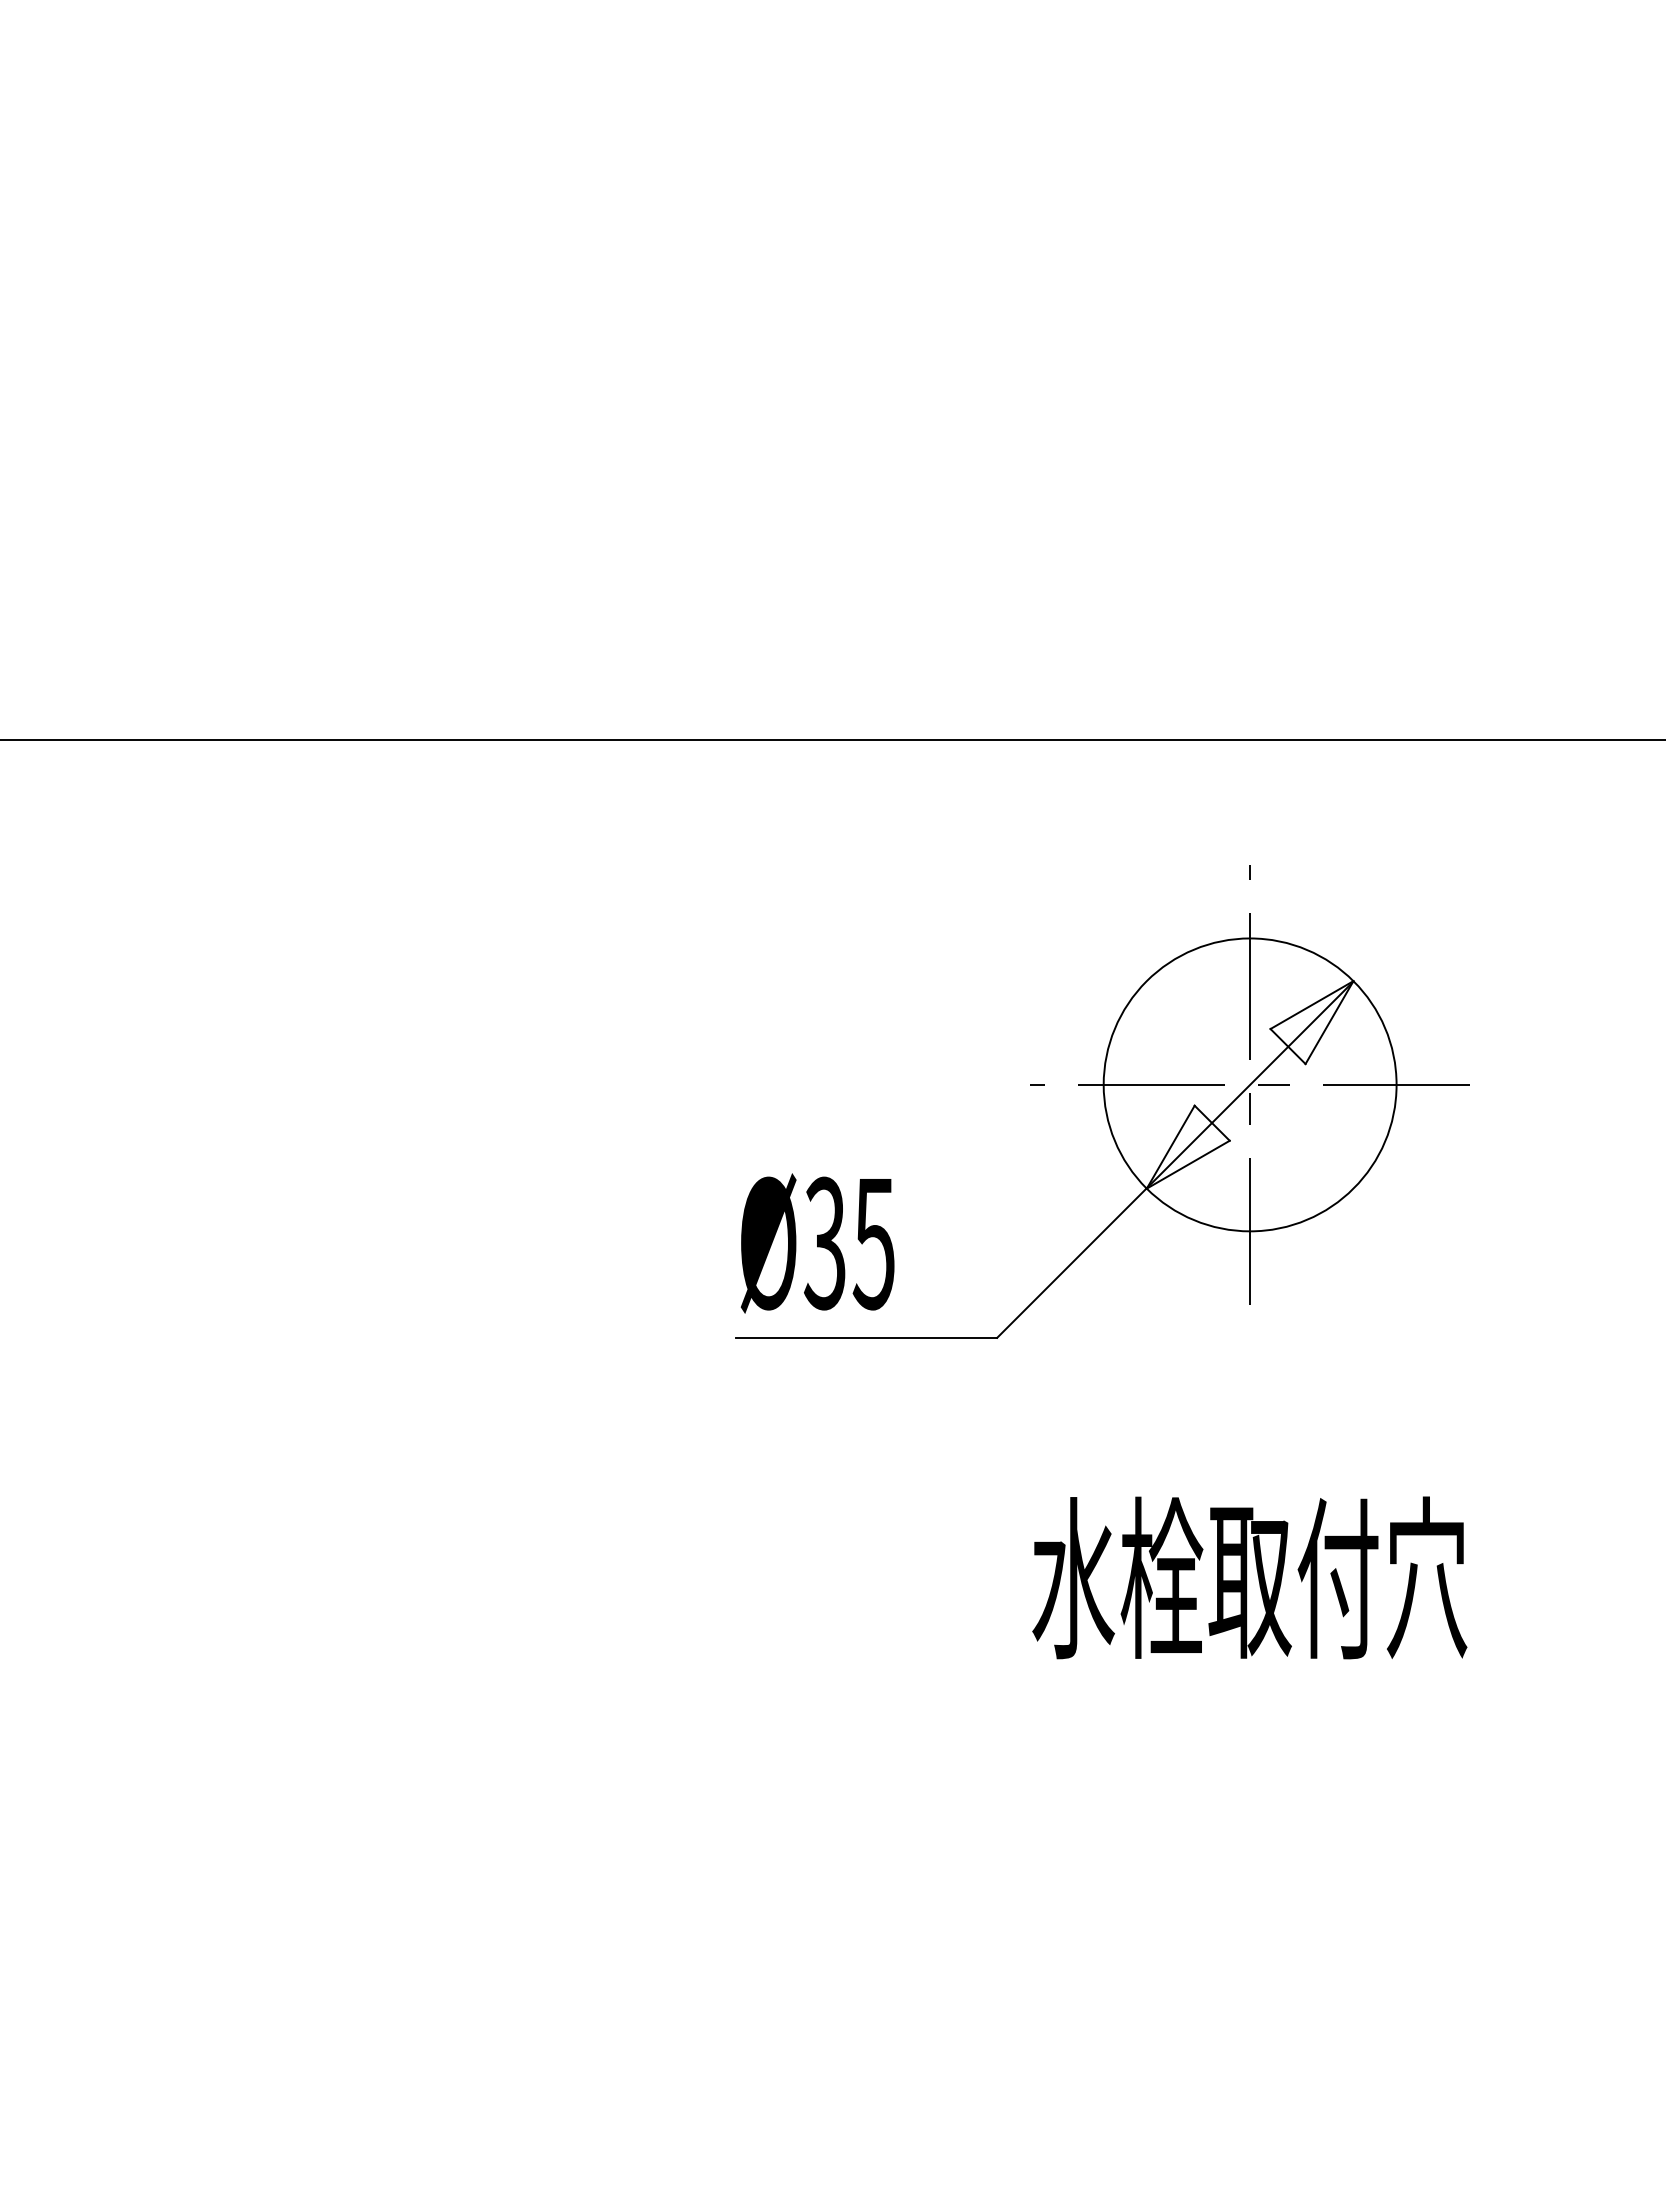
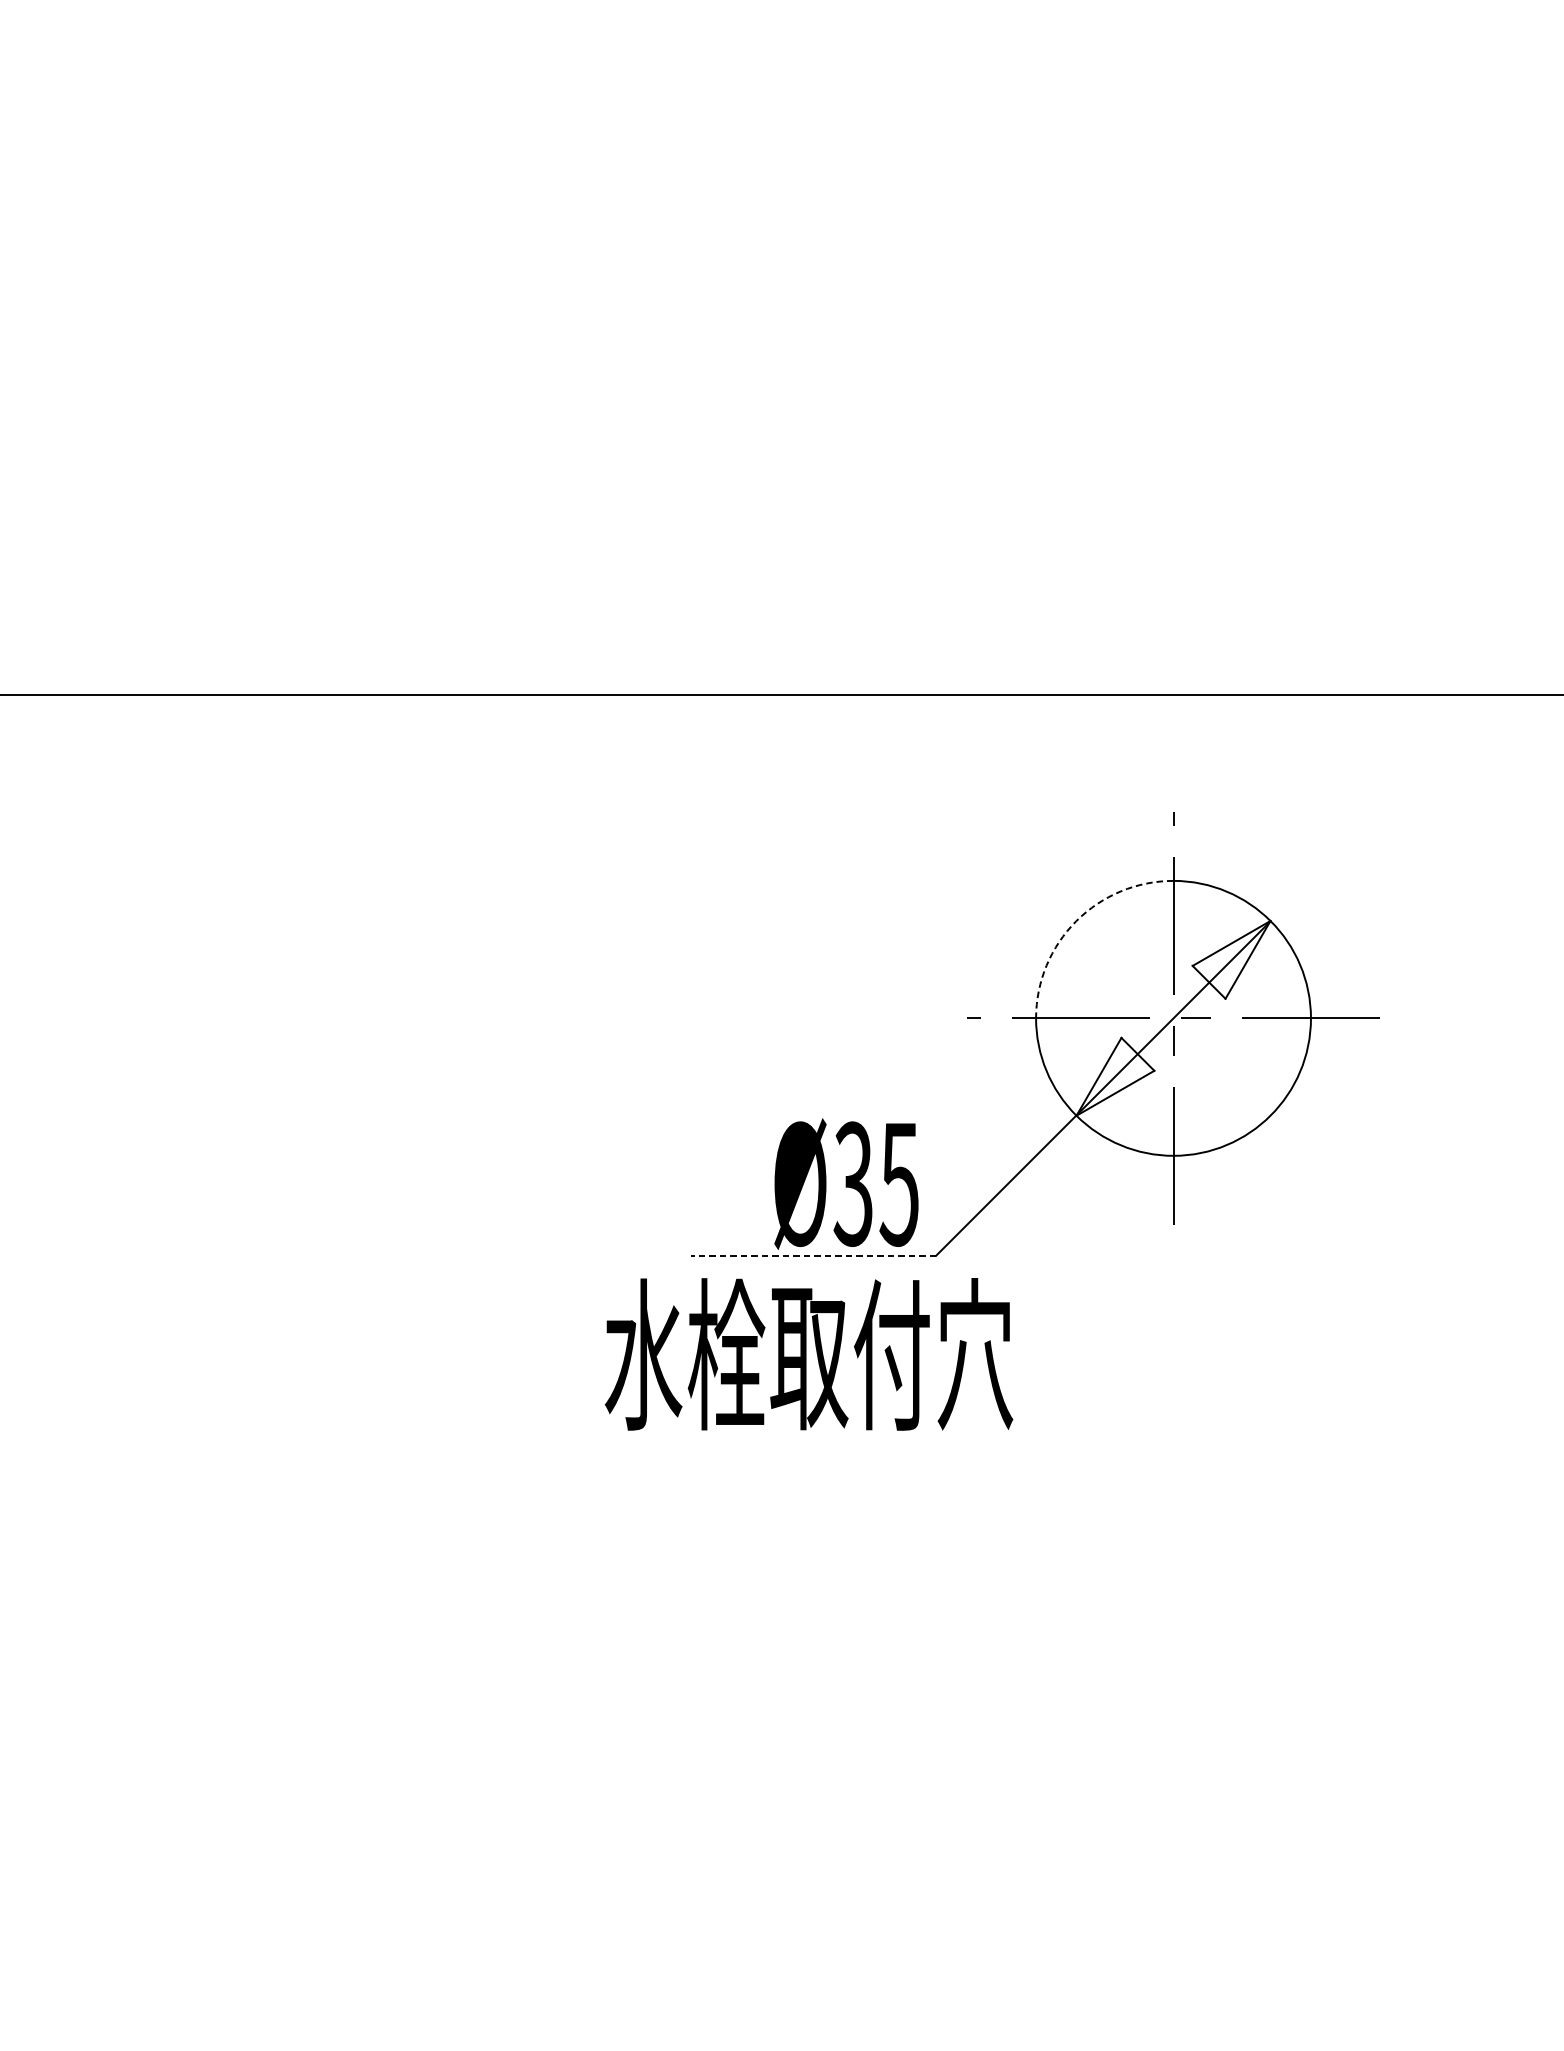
arc: (1146, 981) -> (1076, 921), solid -> dashed
text: (817, 1243) -> (846, 1184), moved
line: (866, 1337) -> (813, 1255), solid -> dashed
text: (1249, 1577) -> (808, 1354), moved

